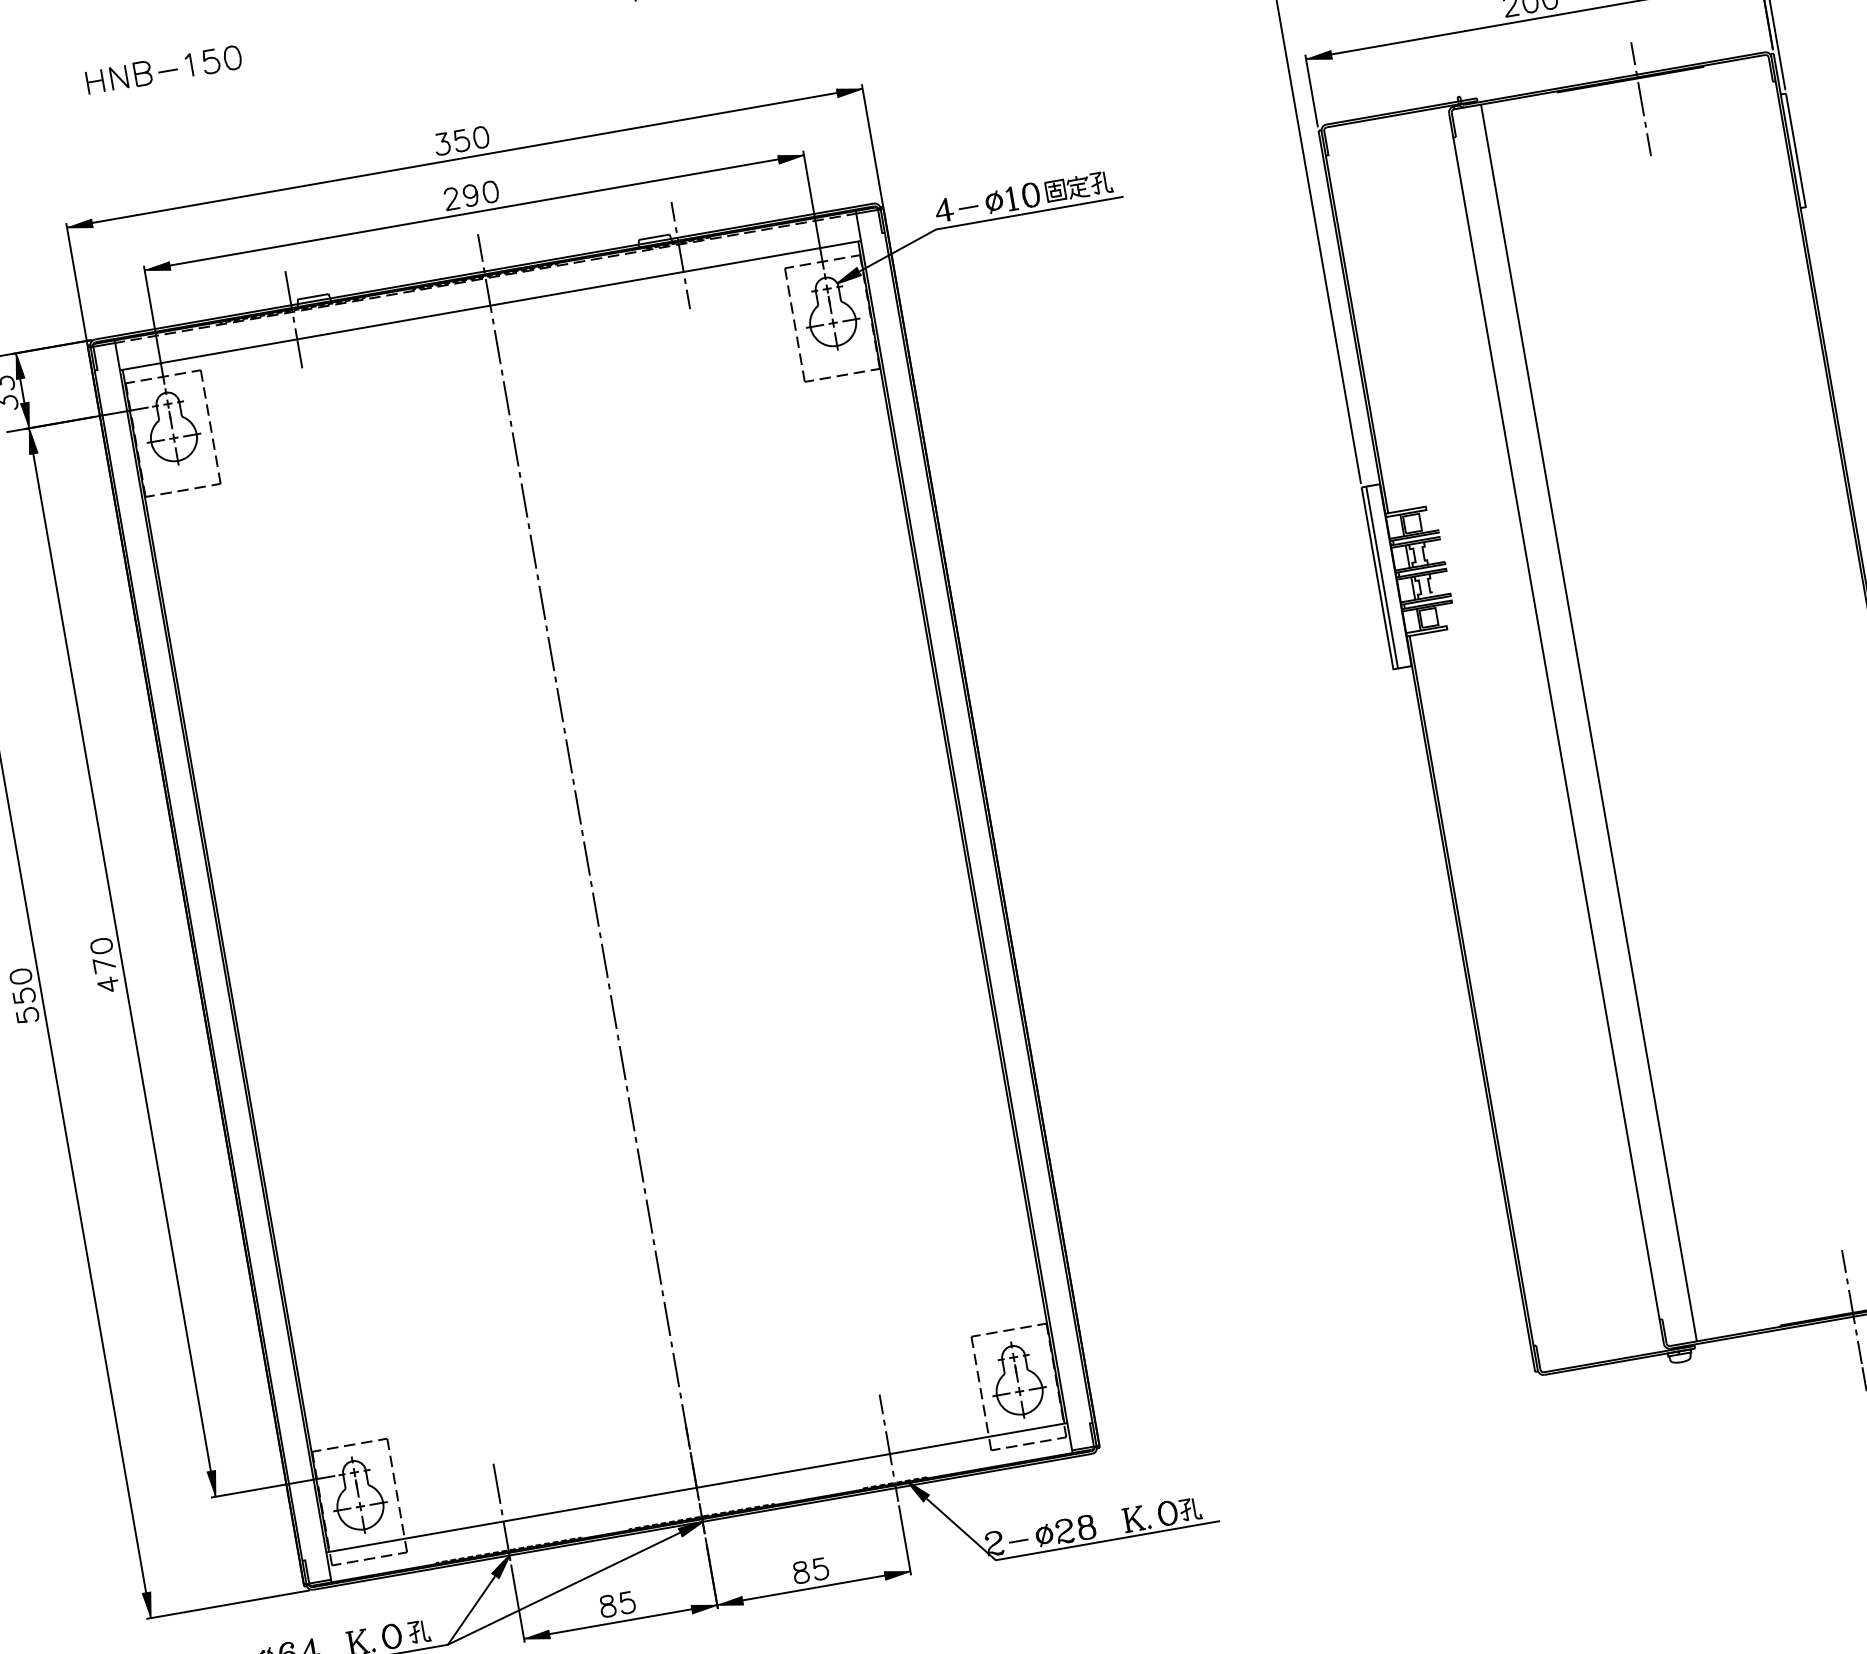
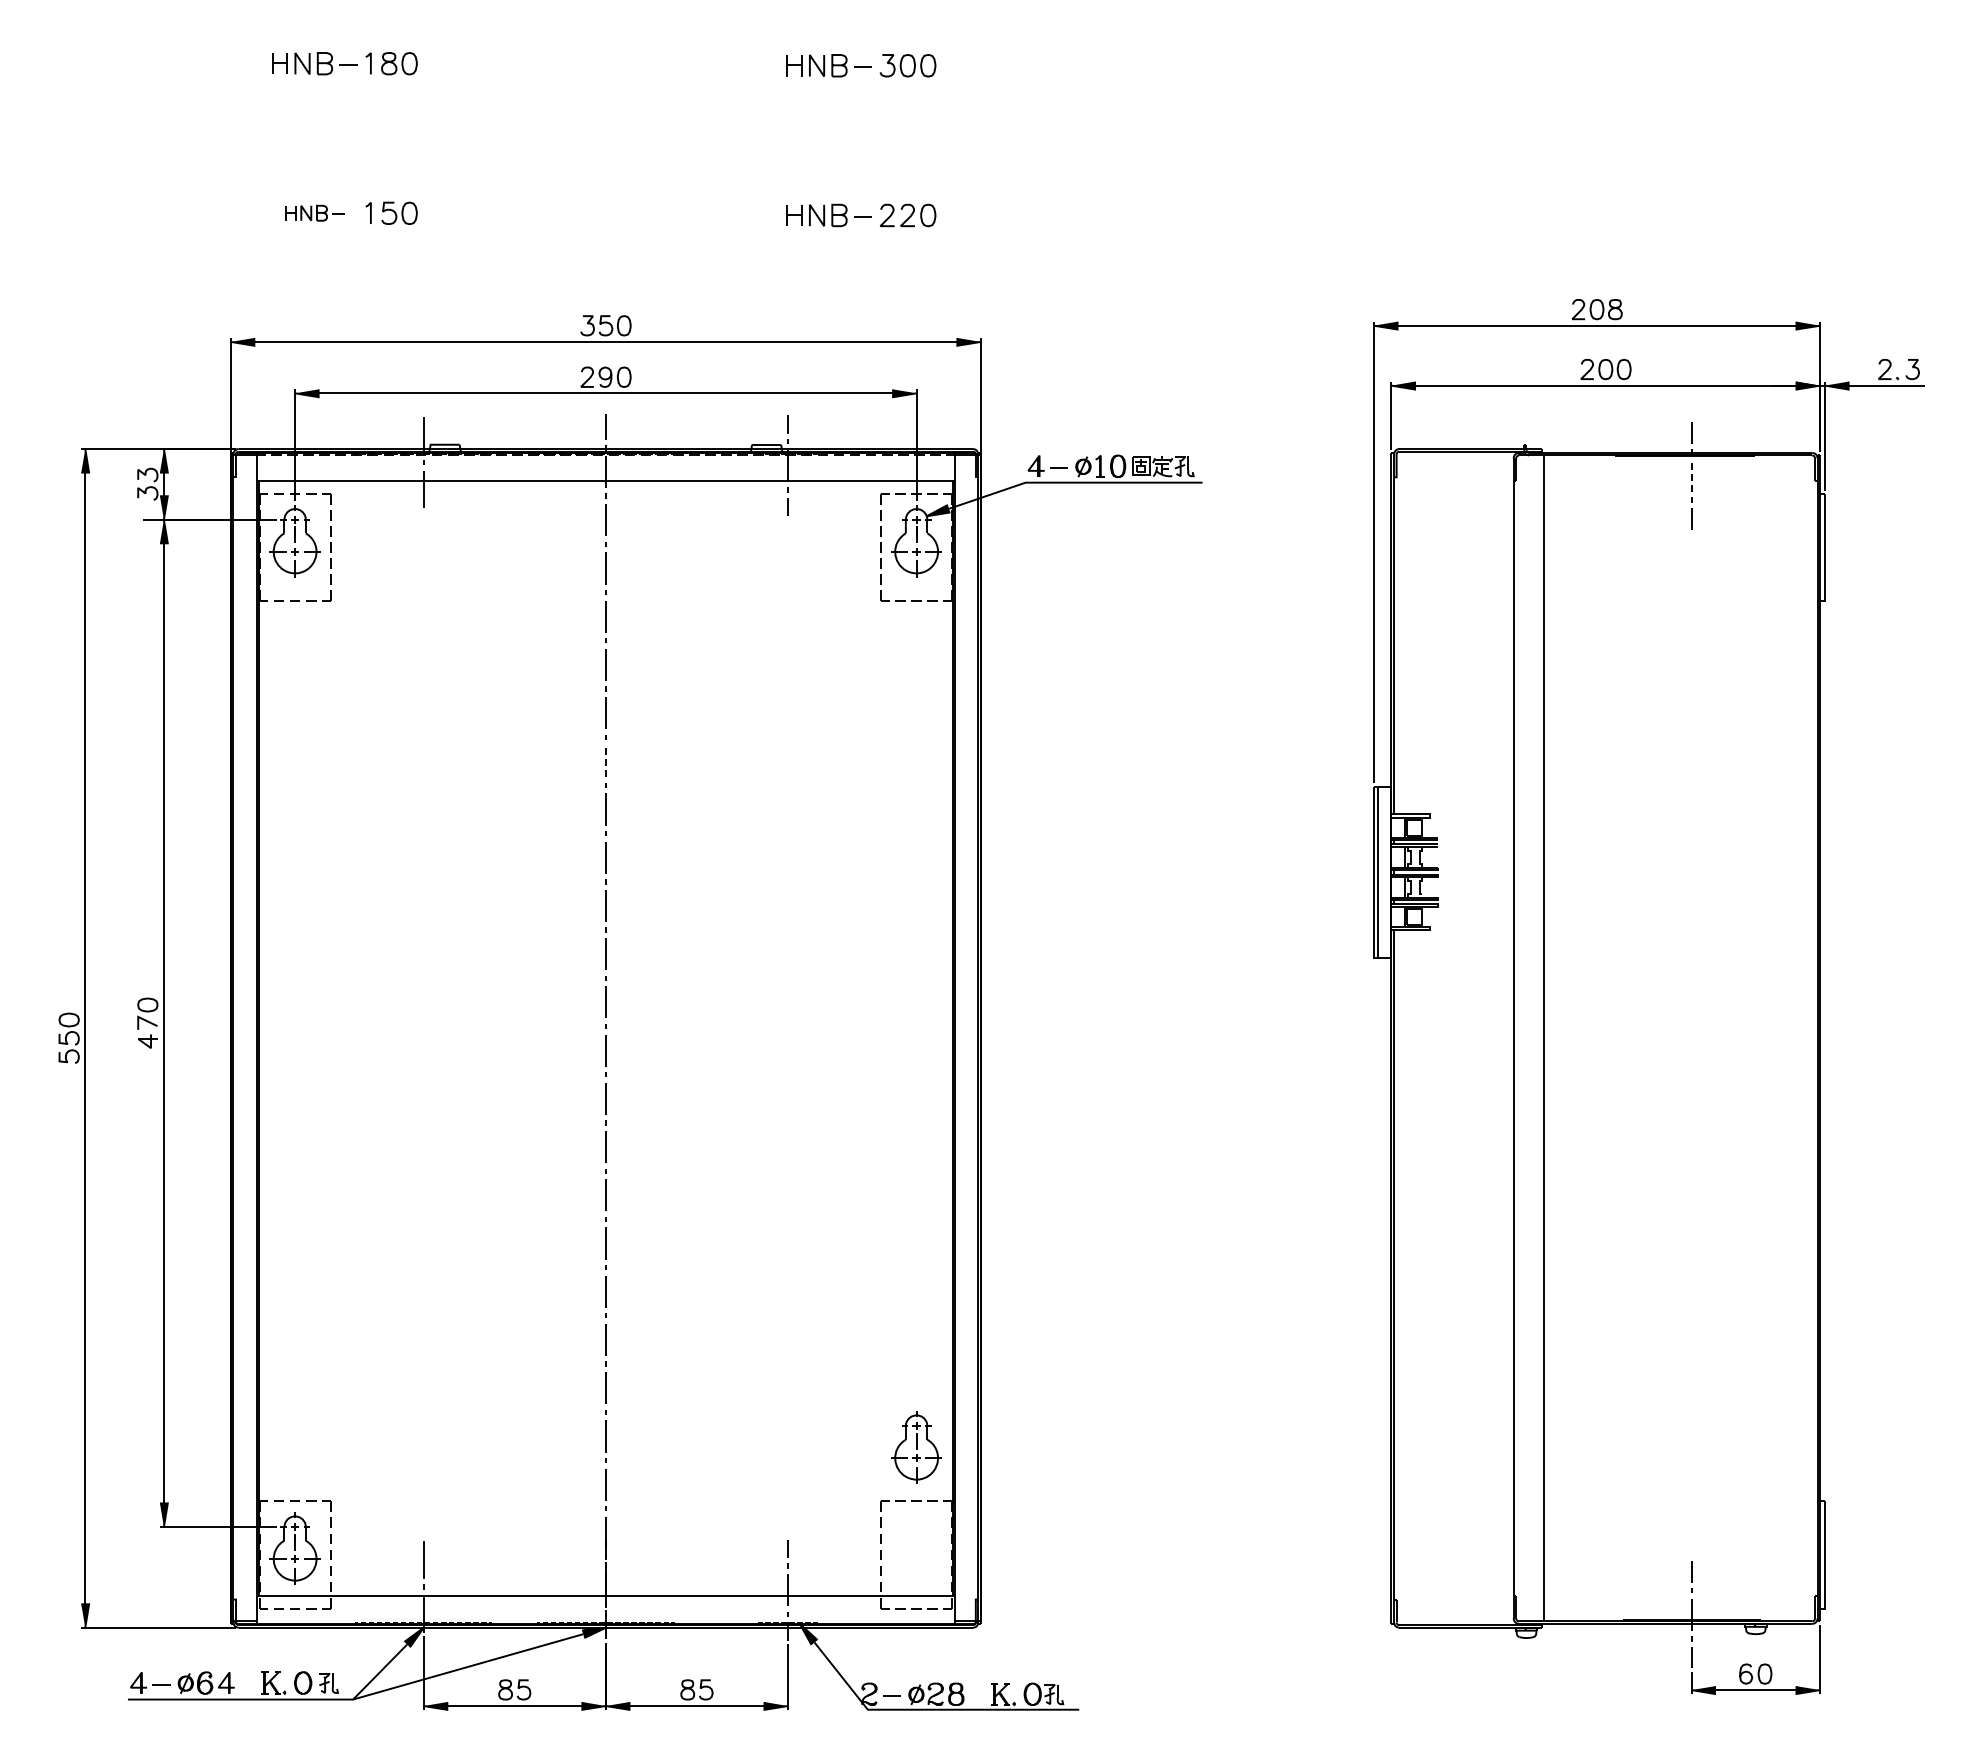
part: (131, 74) -> (314, 212), size x0.7
line: (1640, 98) -> (1691, 475), solid -> dashed
line: (541, 602) -> (605, 760), solid -> dashed
part: (1017, 1380) -> (916, 1447), moved

